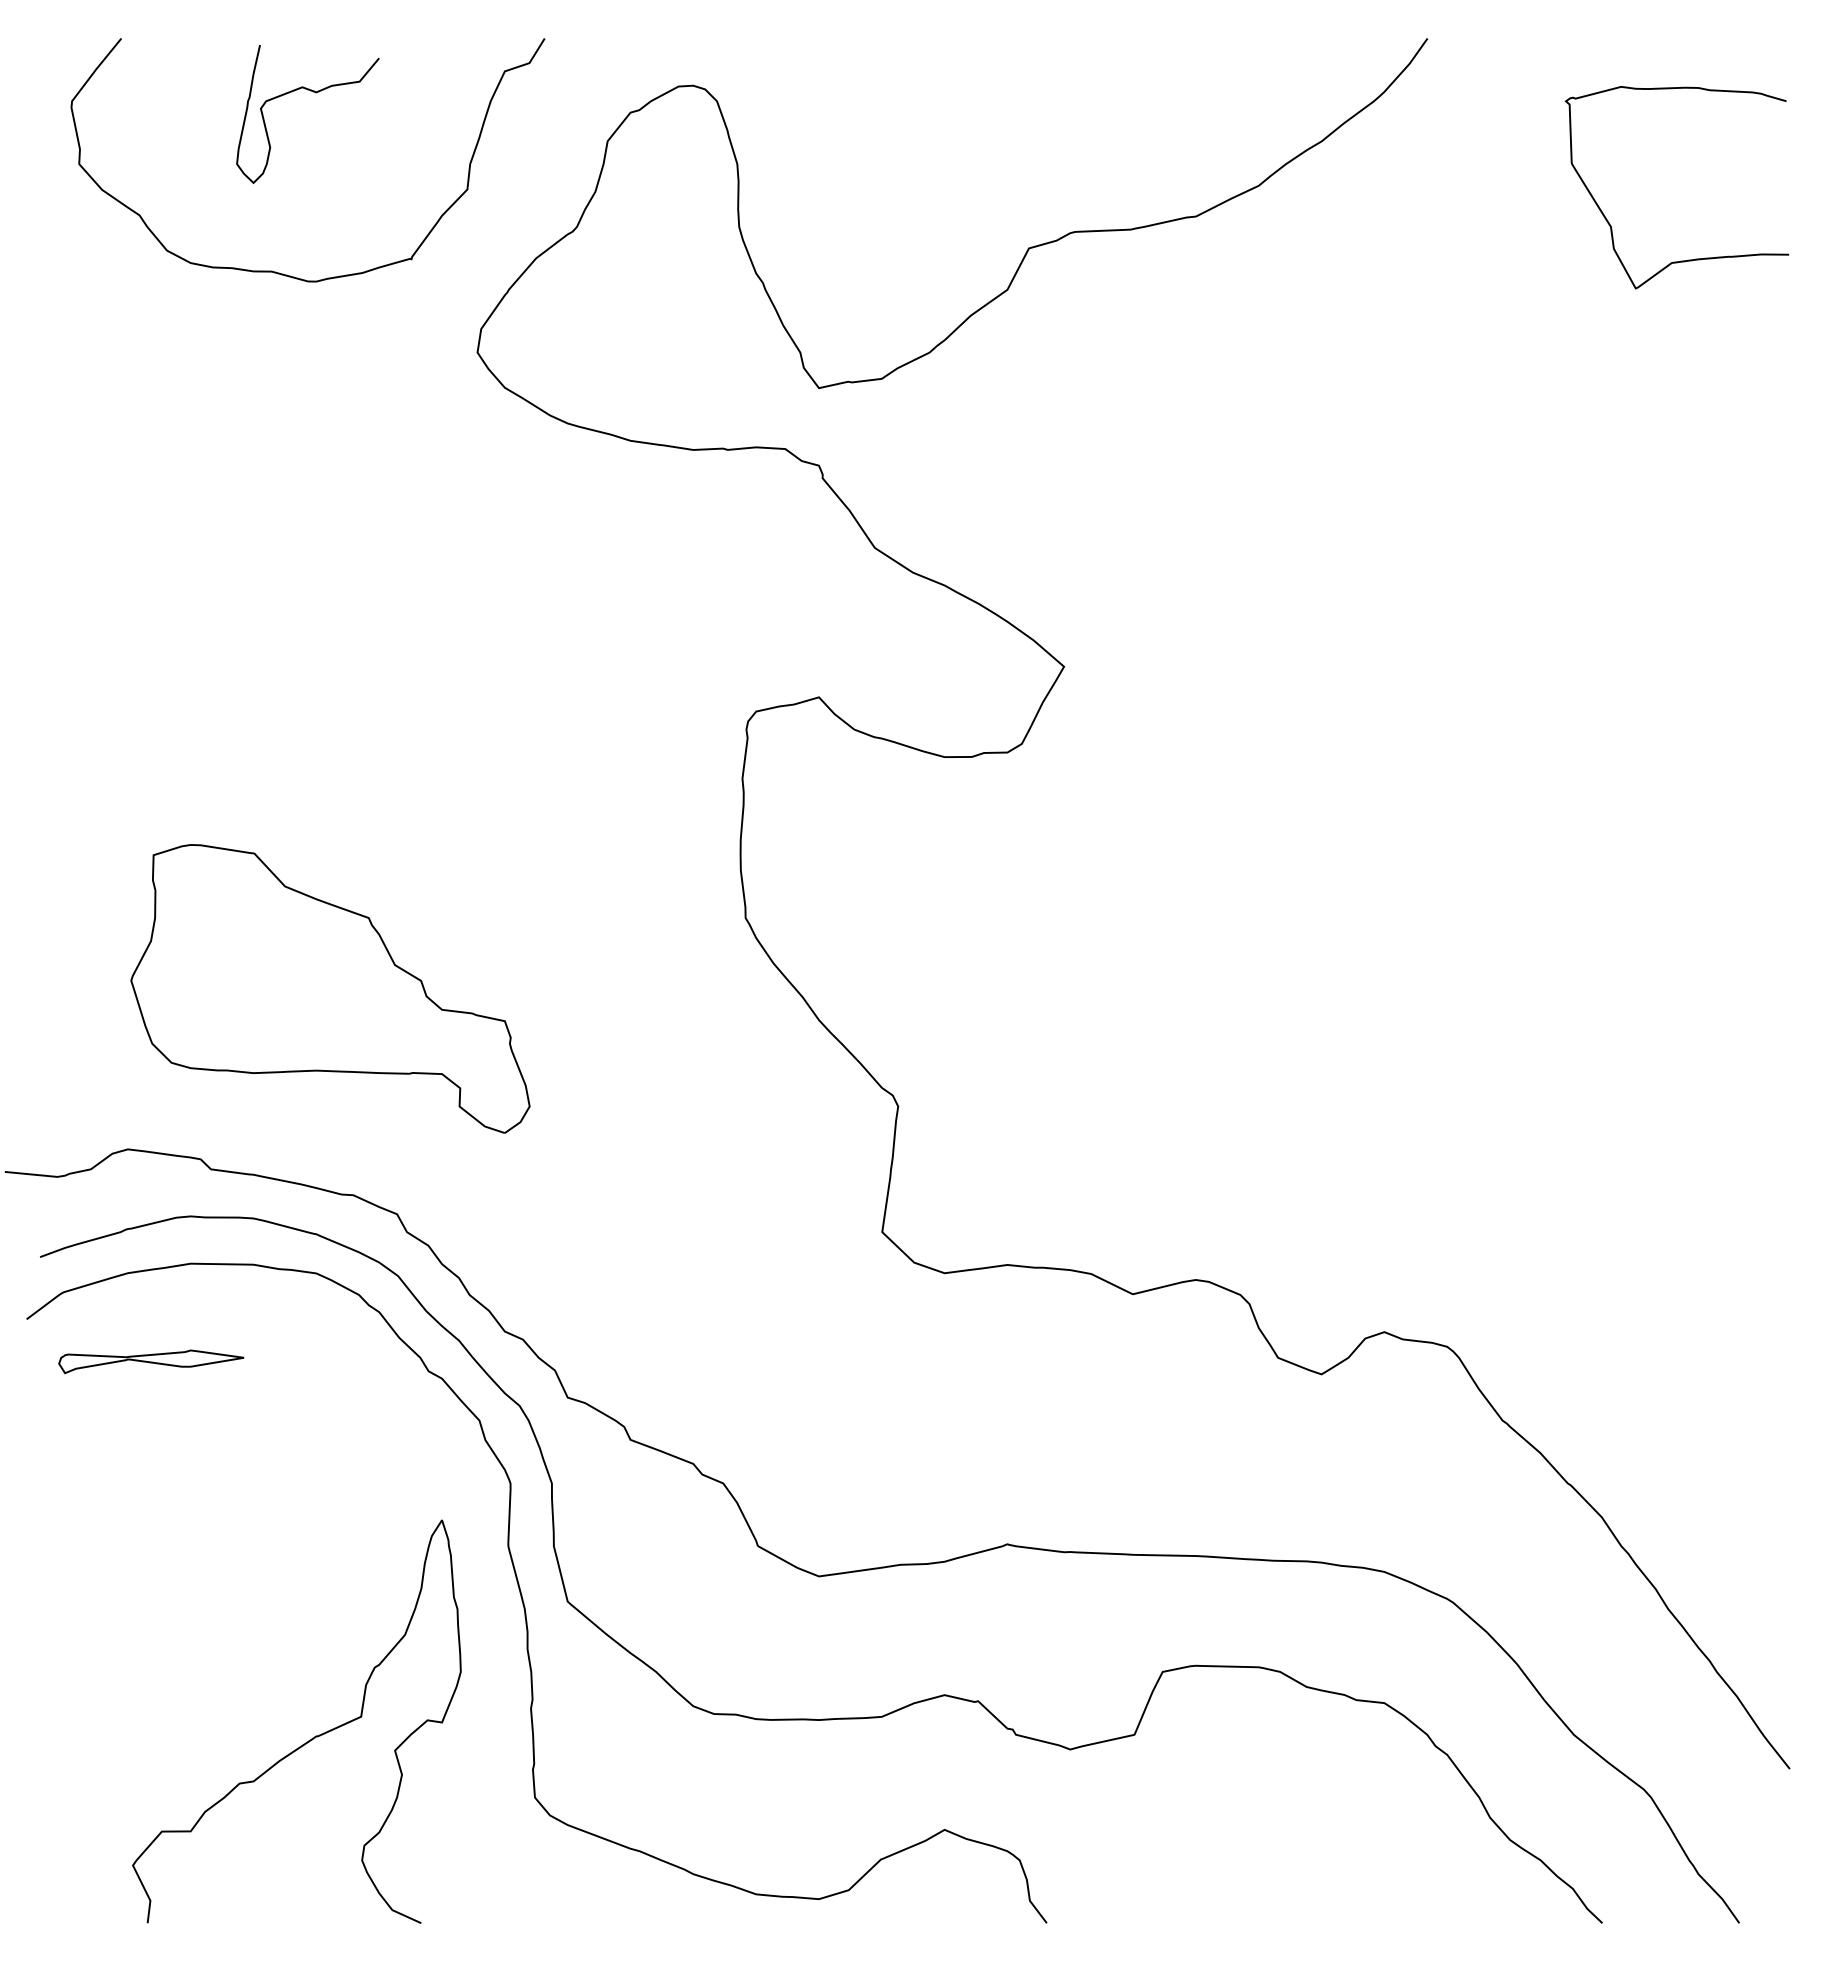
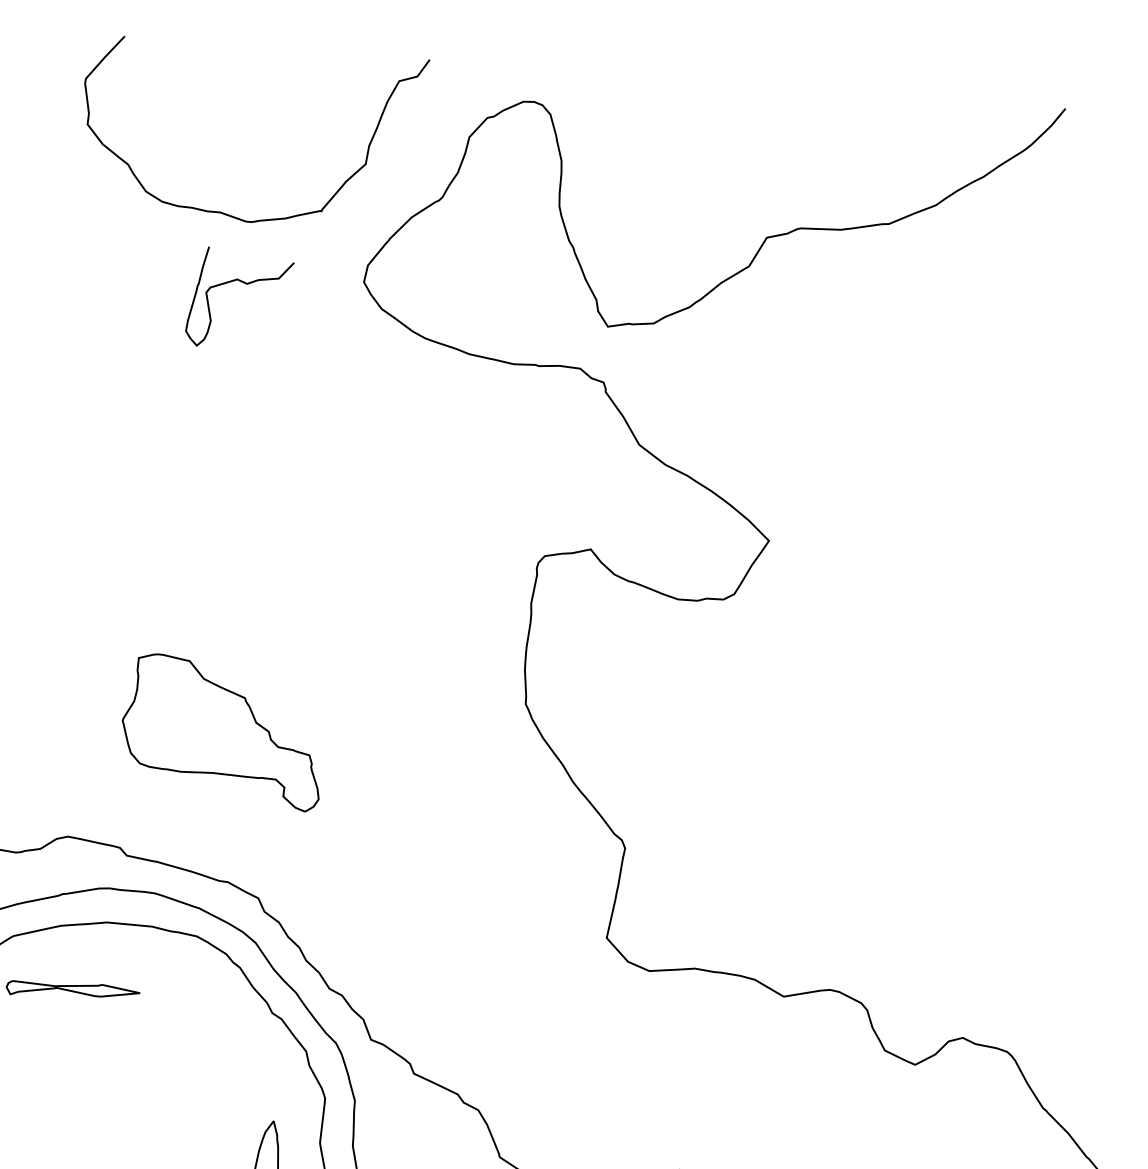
curve: (313, 92) -> (245, 283), moved
part: (330, 988) -> (222, 731), size x0.7

